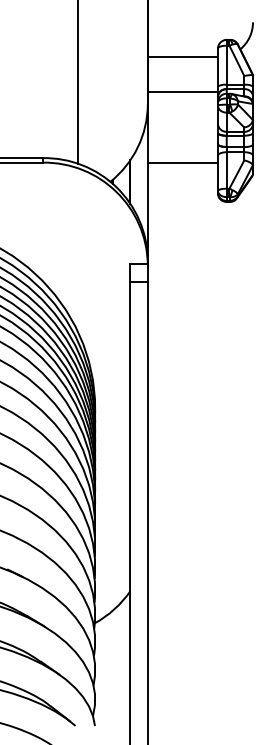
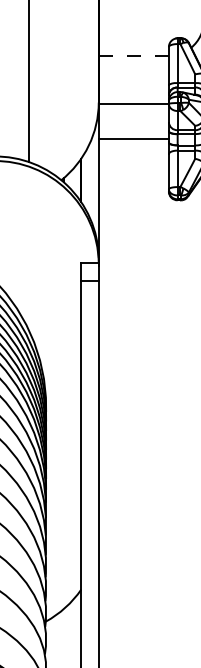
line: (183, 57) -> (134, 55), solid -> dashed
line: (182, 92) -> (133, 103), moved
line: (182, 162) -> (133, 138), moved

